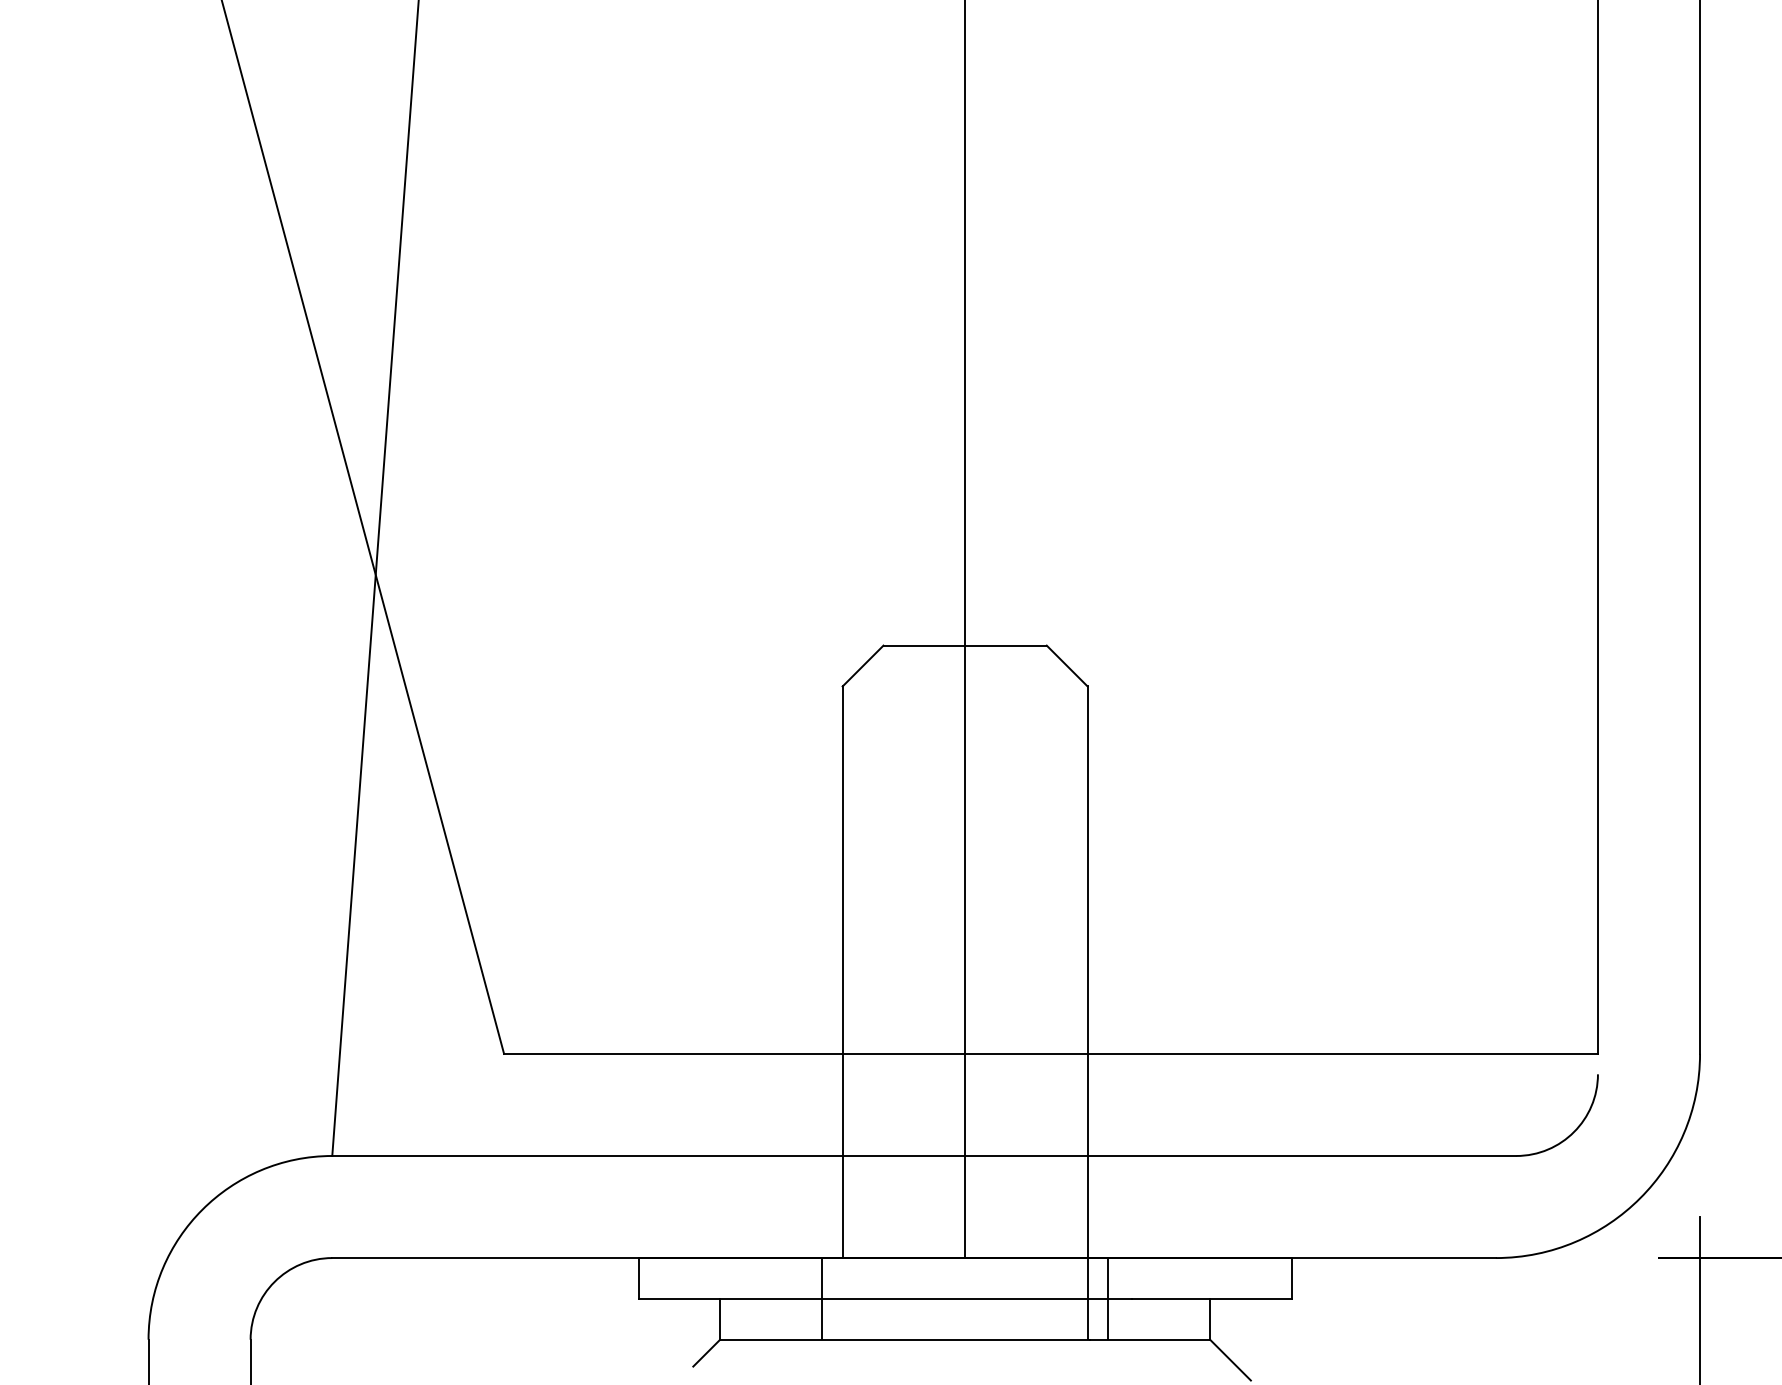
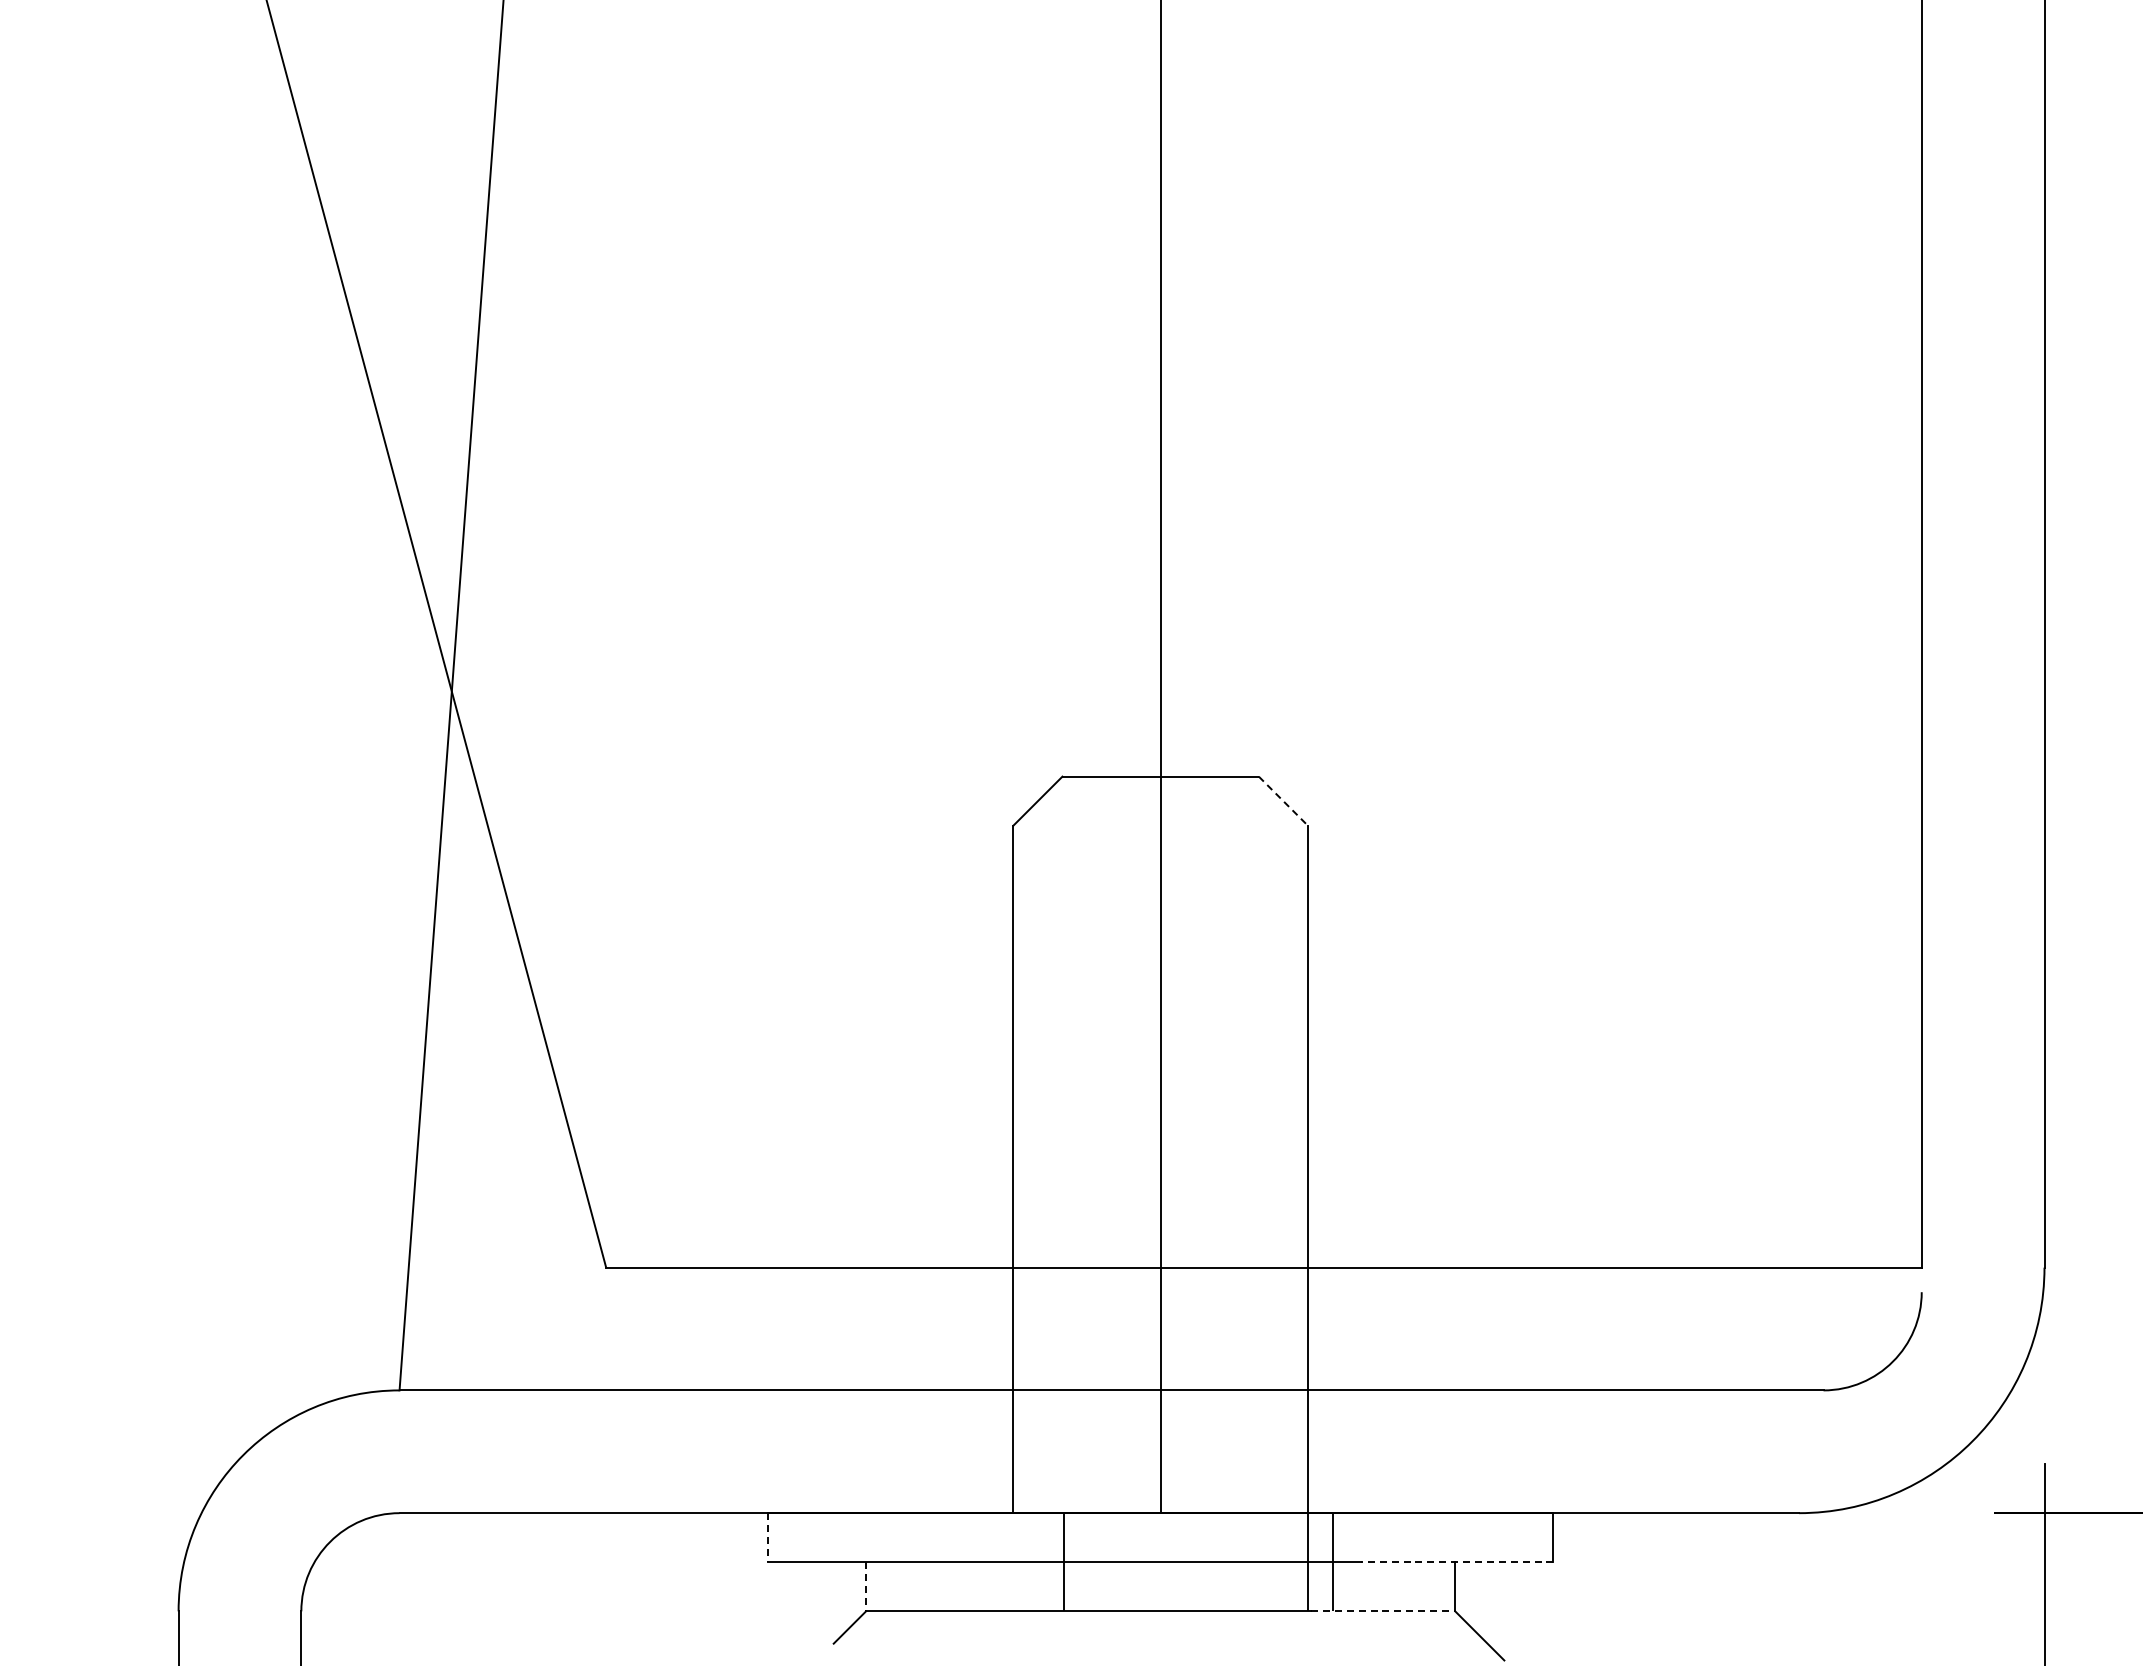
line: (1067, 666) -> (1283, 801), solid -> dashed
line: (638, 1278) -> (767, 1537), solid -> dashed
line: (821, 1299) -> (1063, 1562), moved
line: (1211, 1299) -> (1456, 1562), solid -> dashed
line: (720, 1319) -> (866, 1586), solid -> dashed
line: (1150, 1339) -> (1383, 1611), solid -> dashed

